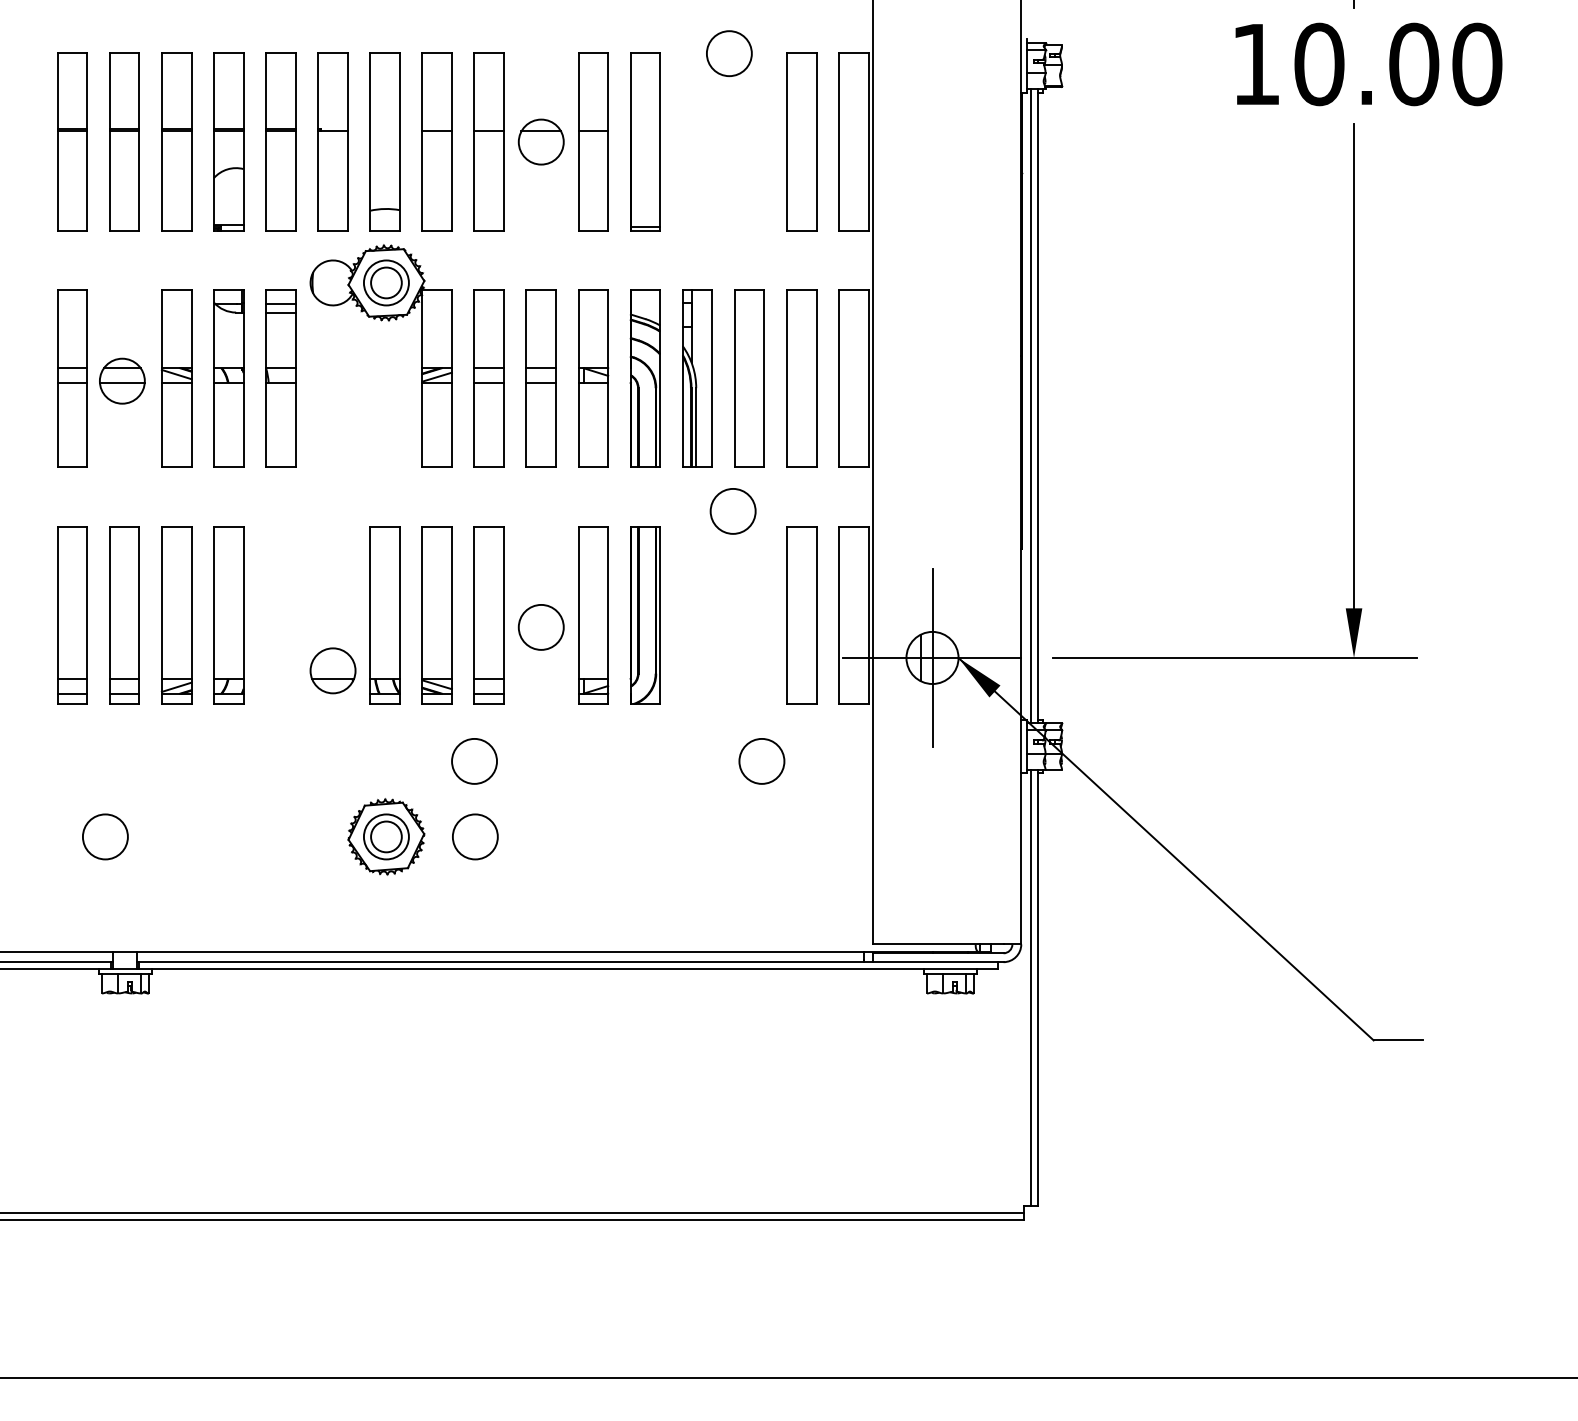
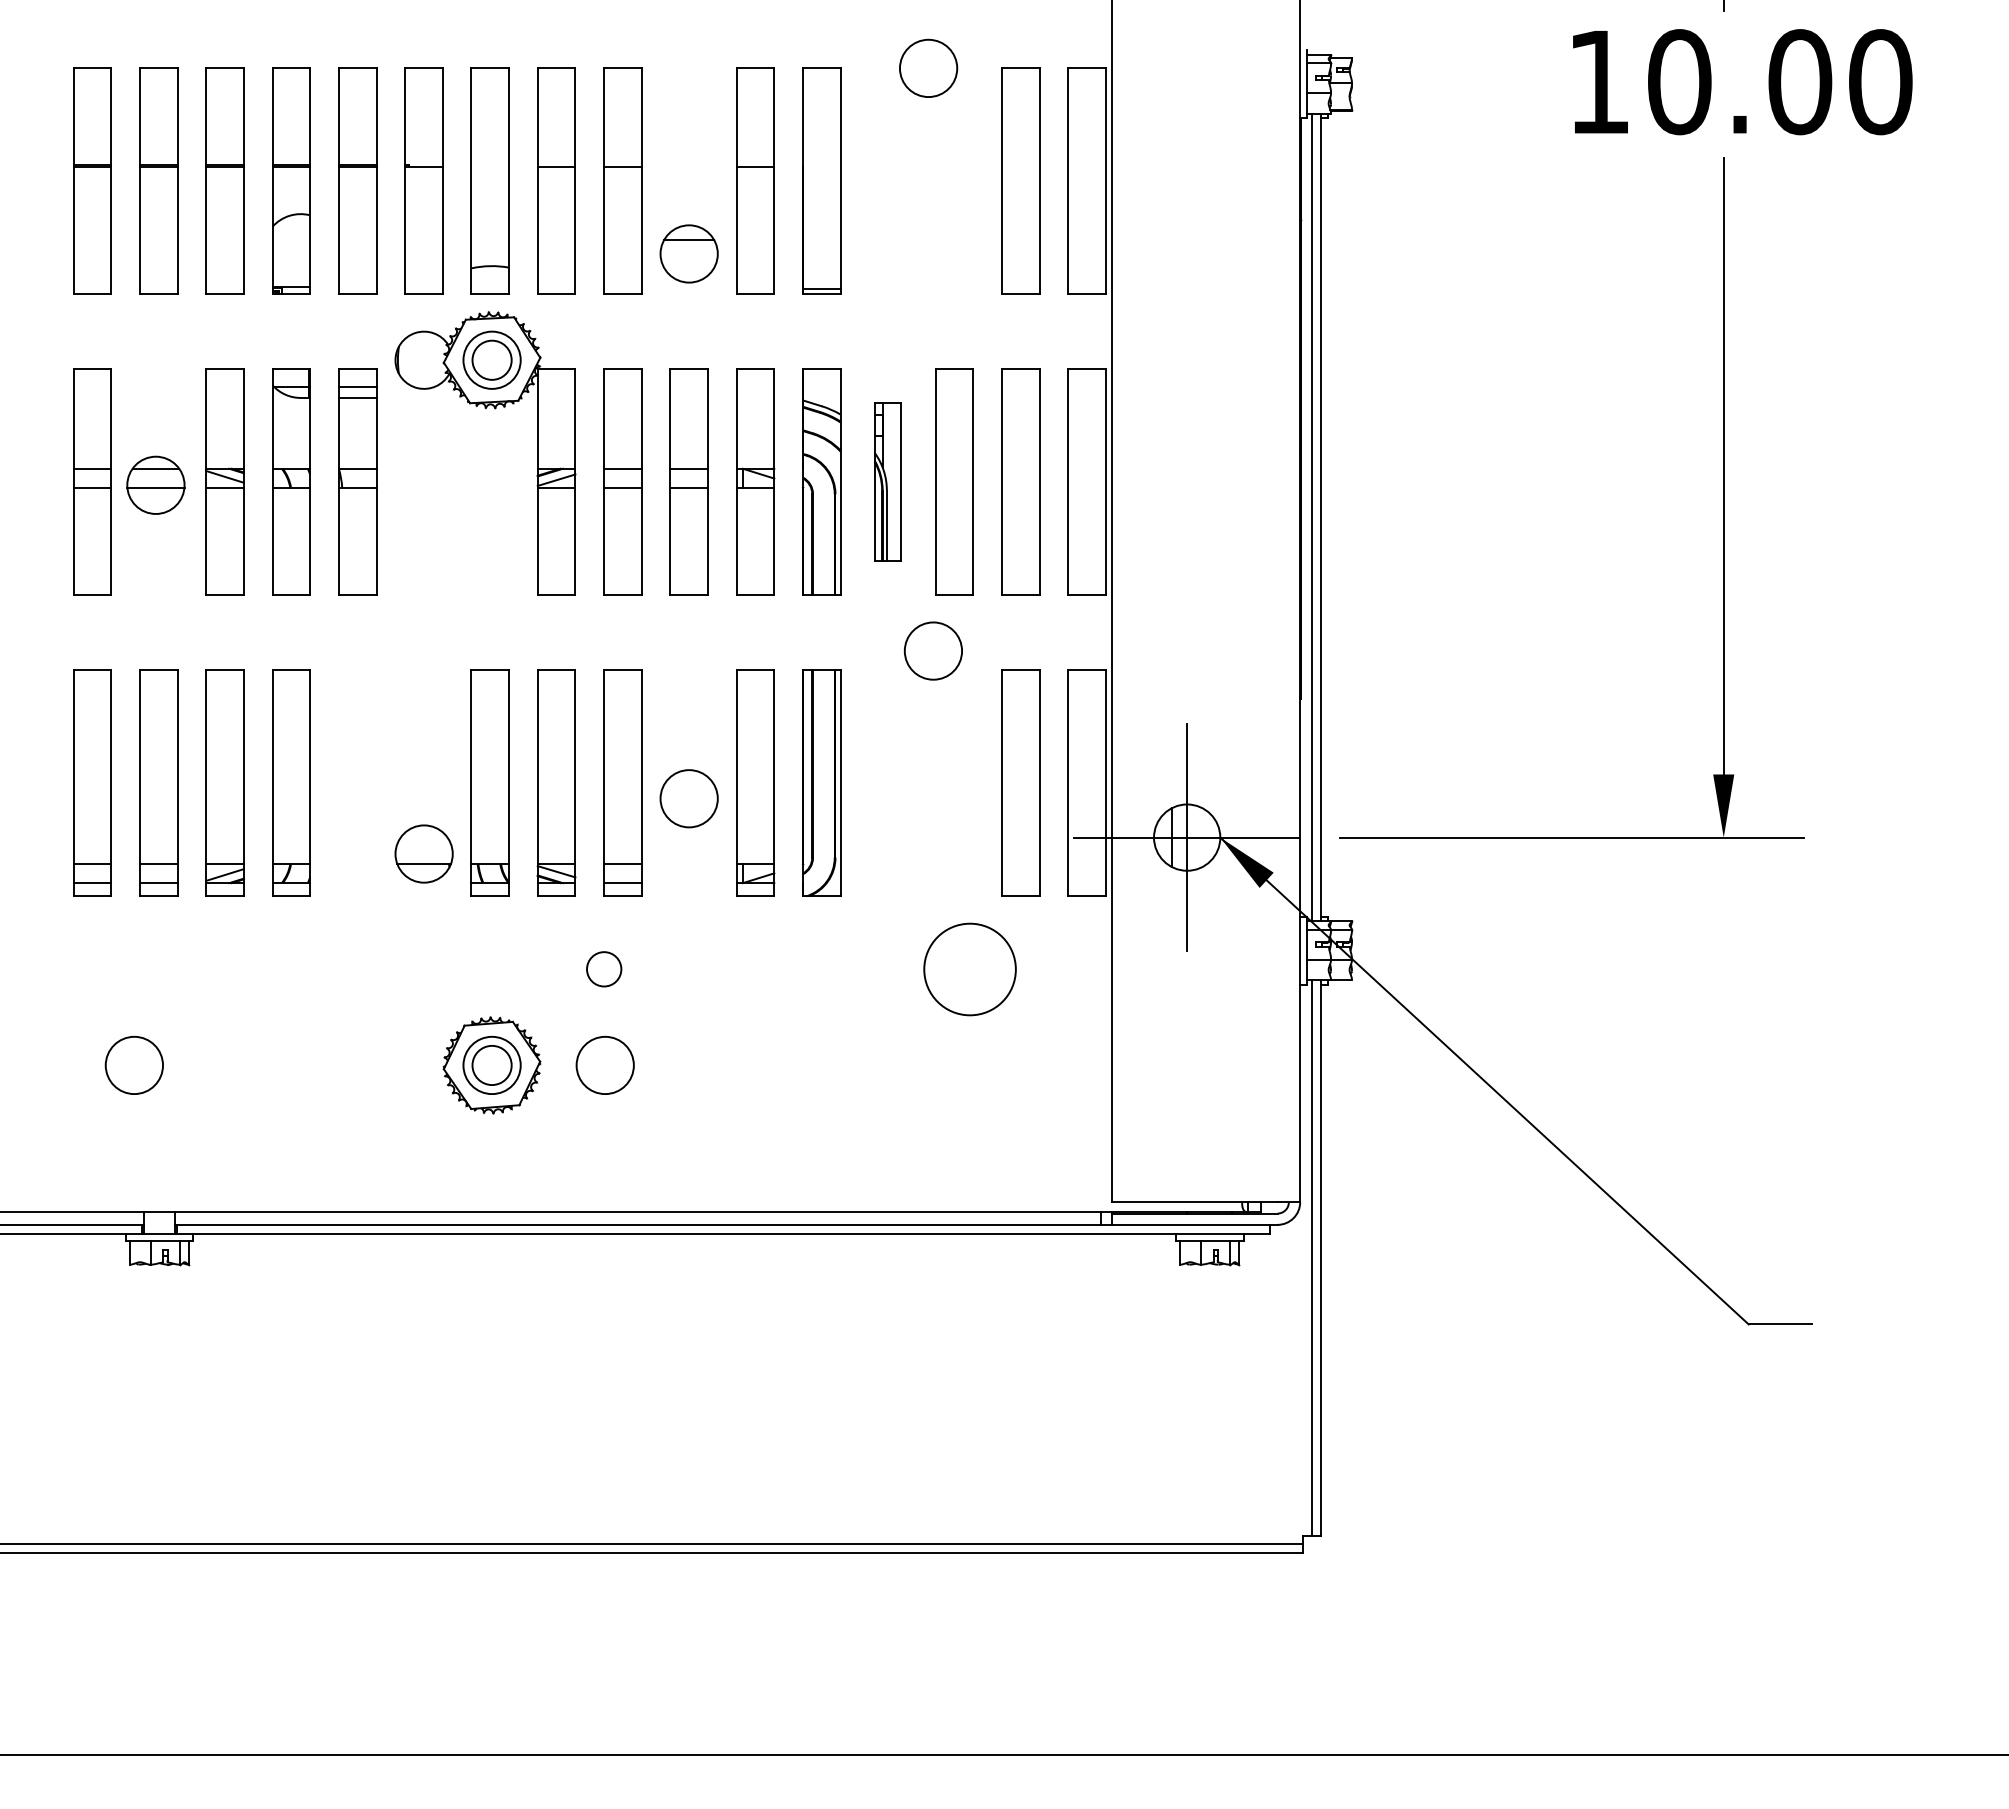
part: (540, 141) -> (688, 253), moved
part: (697, 378) -> (887, 481), size x0.7
circle: (473, 760) -> (603, 968), size x0.6
circle: (761, 760) -> (969, 968), size x1.6

